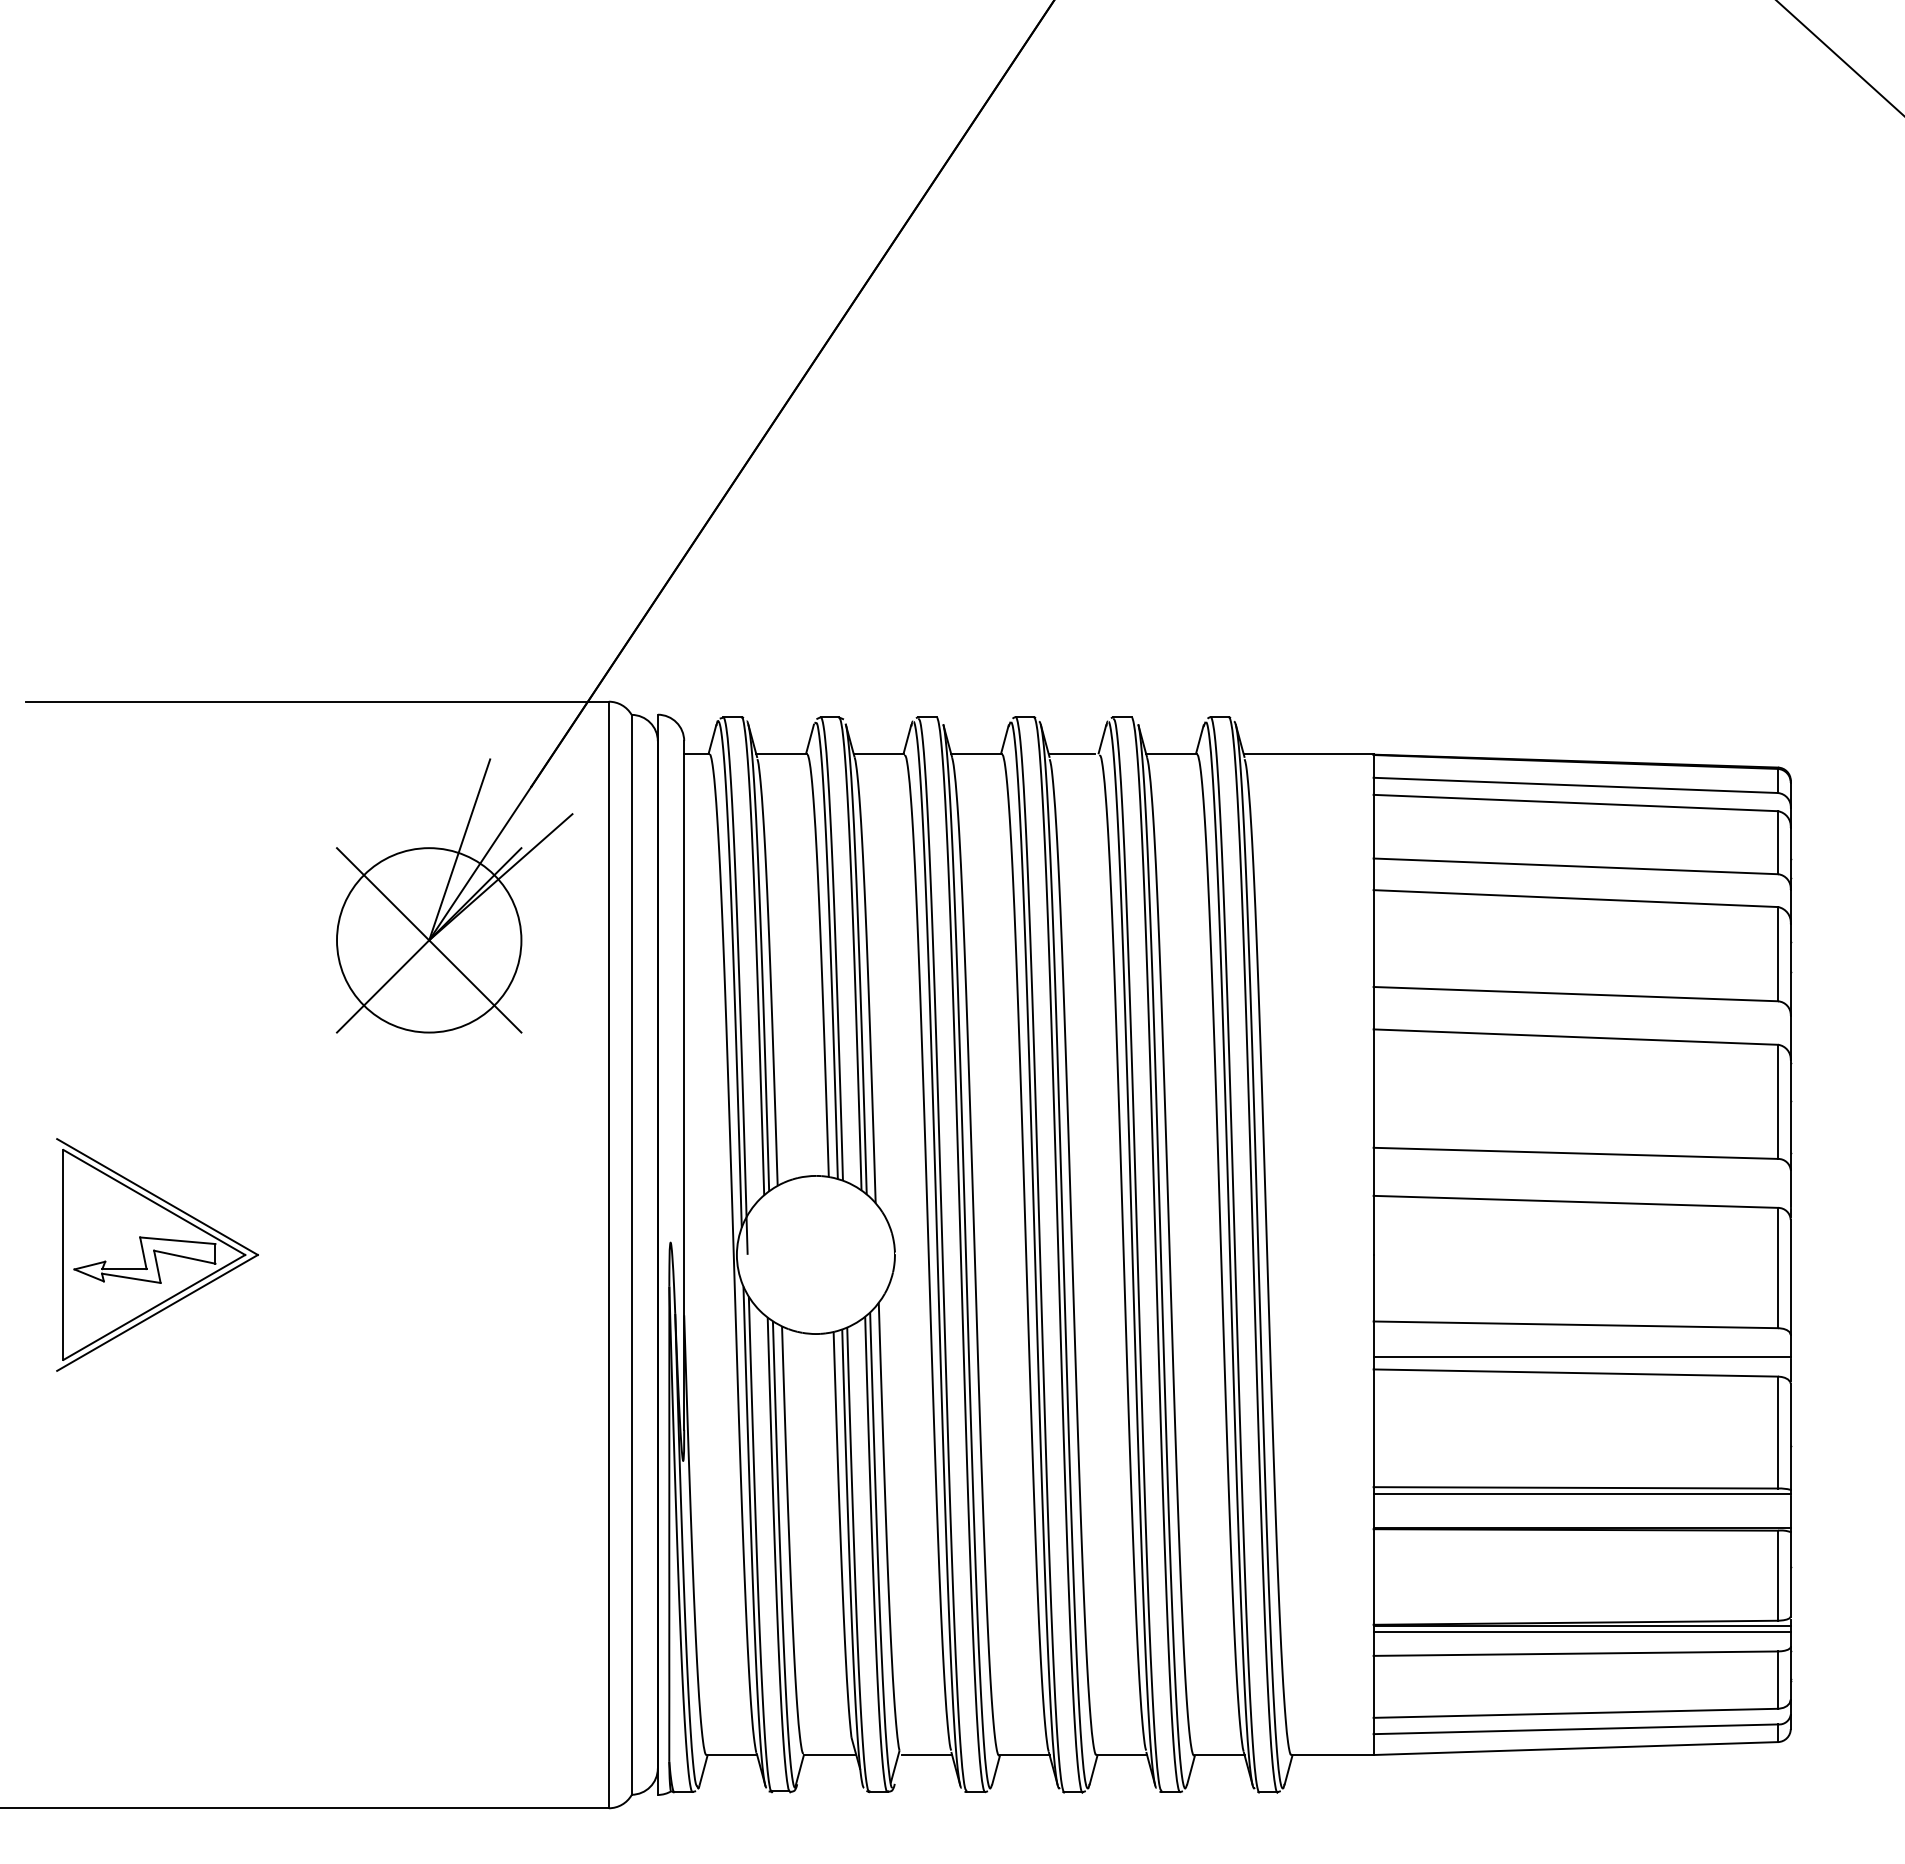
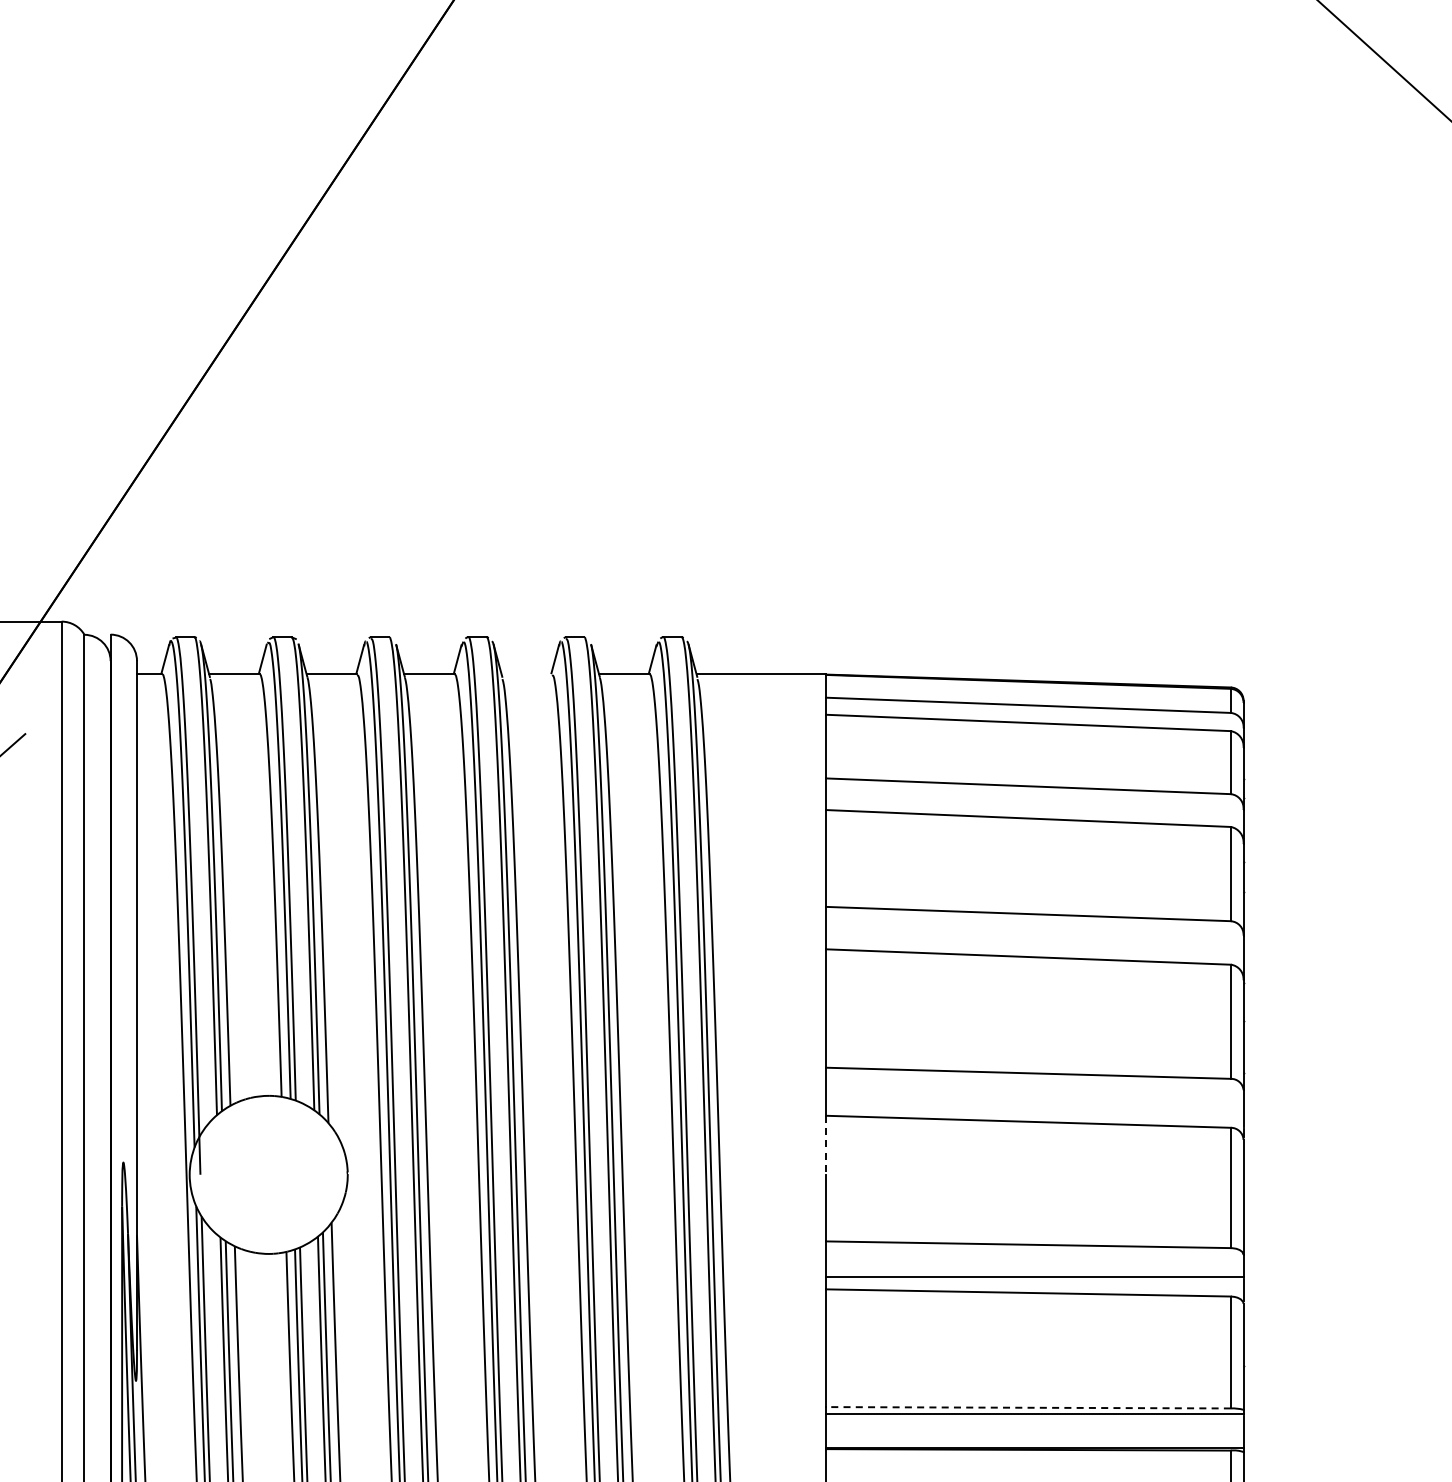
line: (1071, 754) -> (524, 674), removed
line: (1373, 1225) -> (826, 1145), solid -> dashed
line: (1575, 1487) -> (1028, 1407), solid -> dashed

